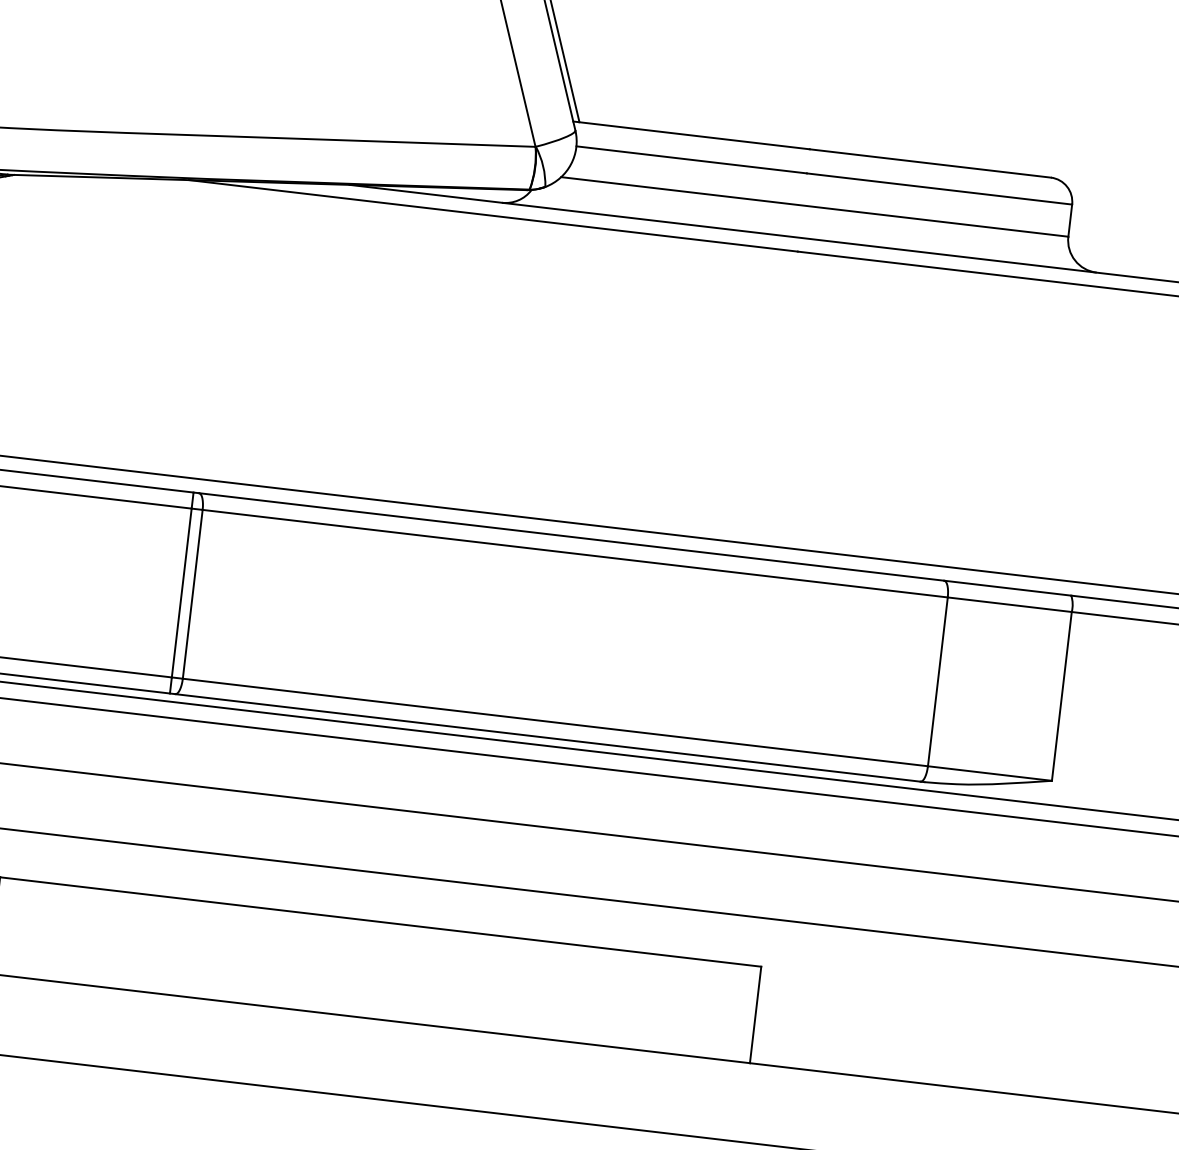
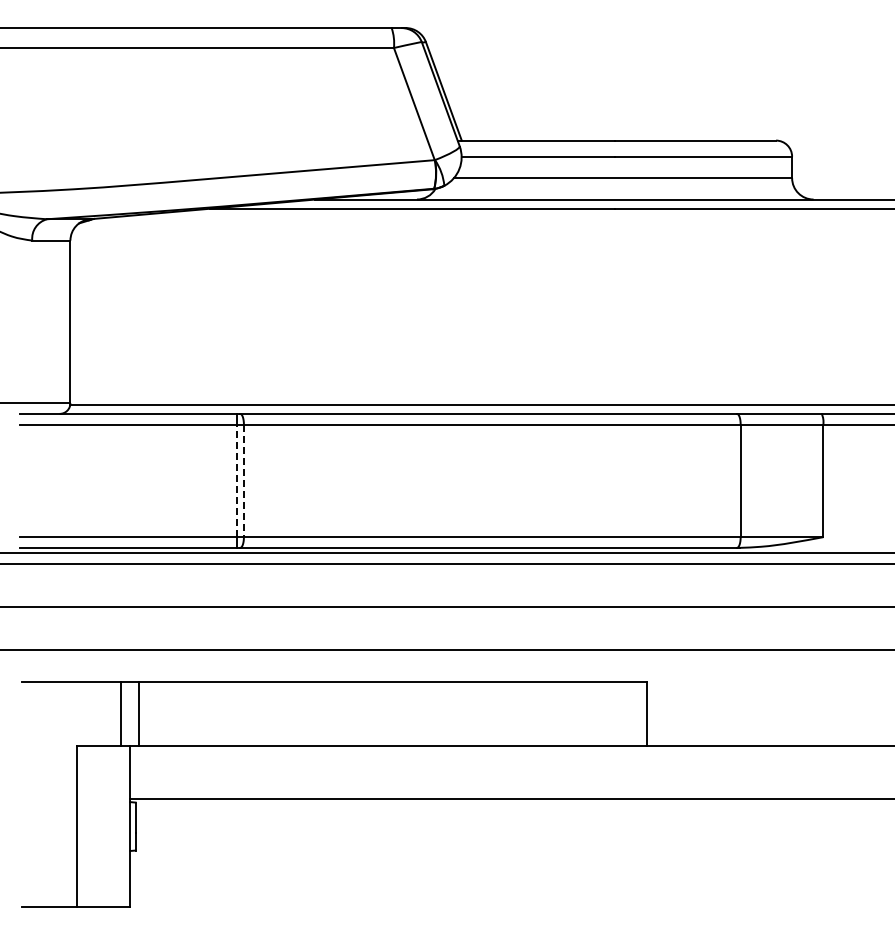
line: (181, 592) -> (236, 480), solid -> dashed
line: (191, 595) -> (243, 481), solid -> dashed

